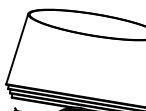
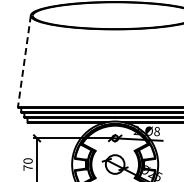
line: (17, 49) -> (24, 61), solid -> dashed

